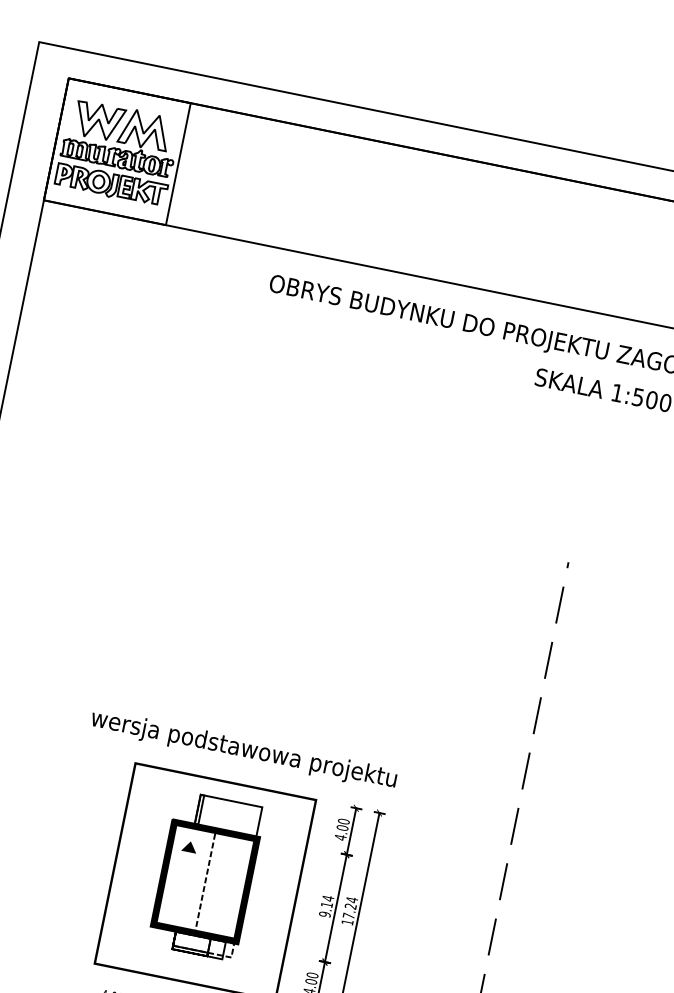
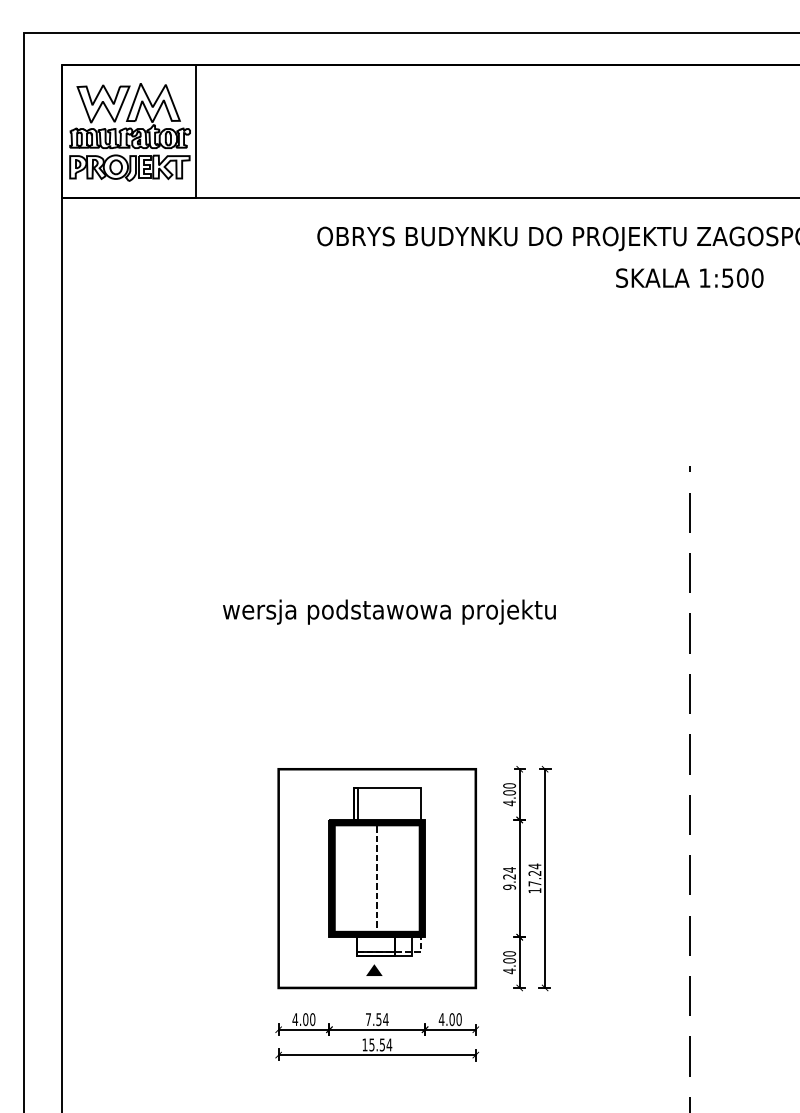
text: (244, 749) -> (389, 611), moved
part: (190, 846) -> (374, 969), moved
text: (326, 904) -> (509, 876), 9.14 -> 9.24

